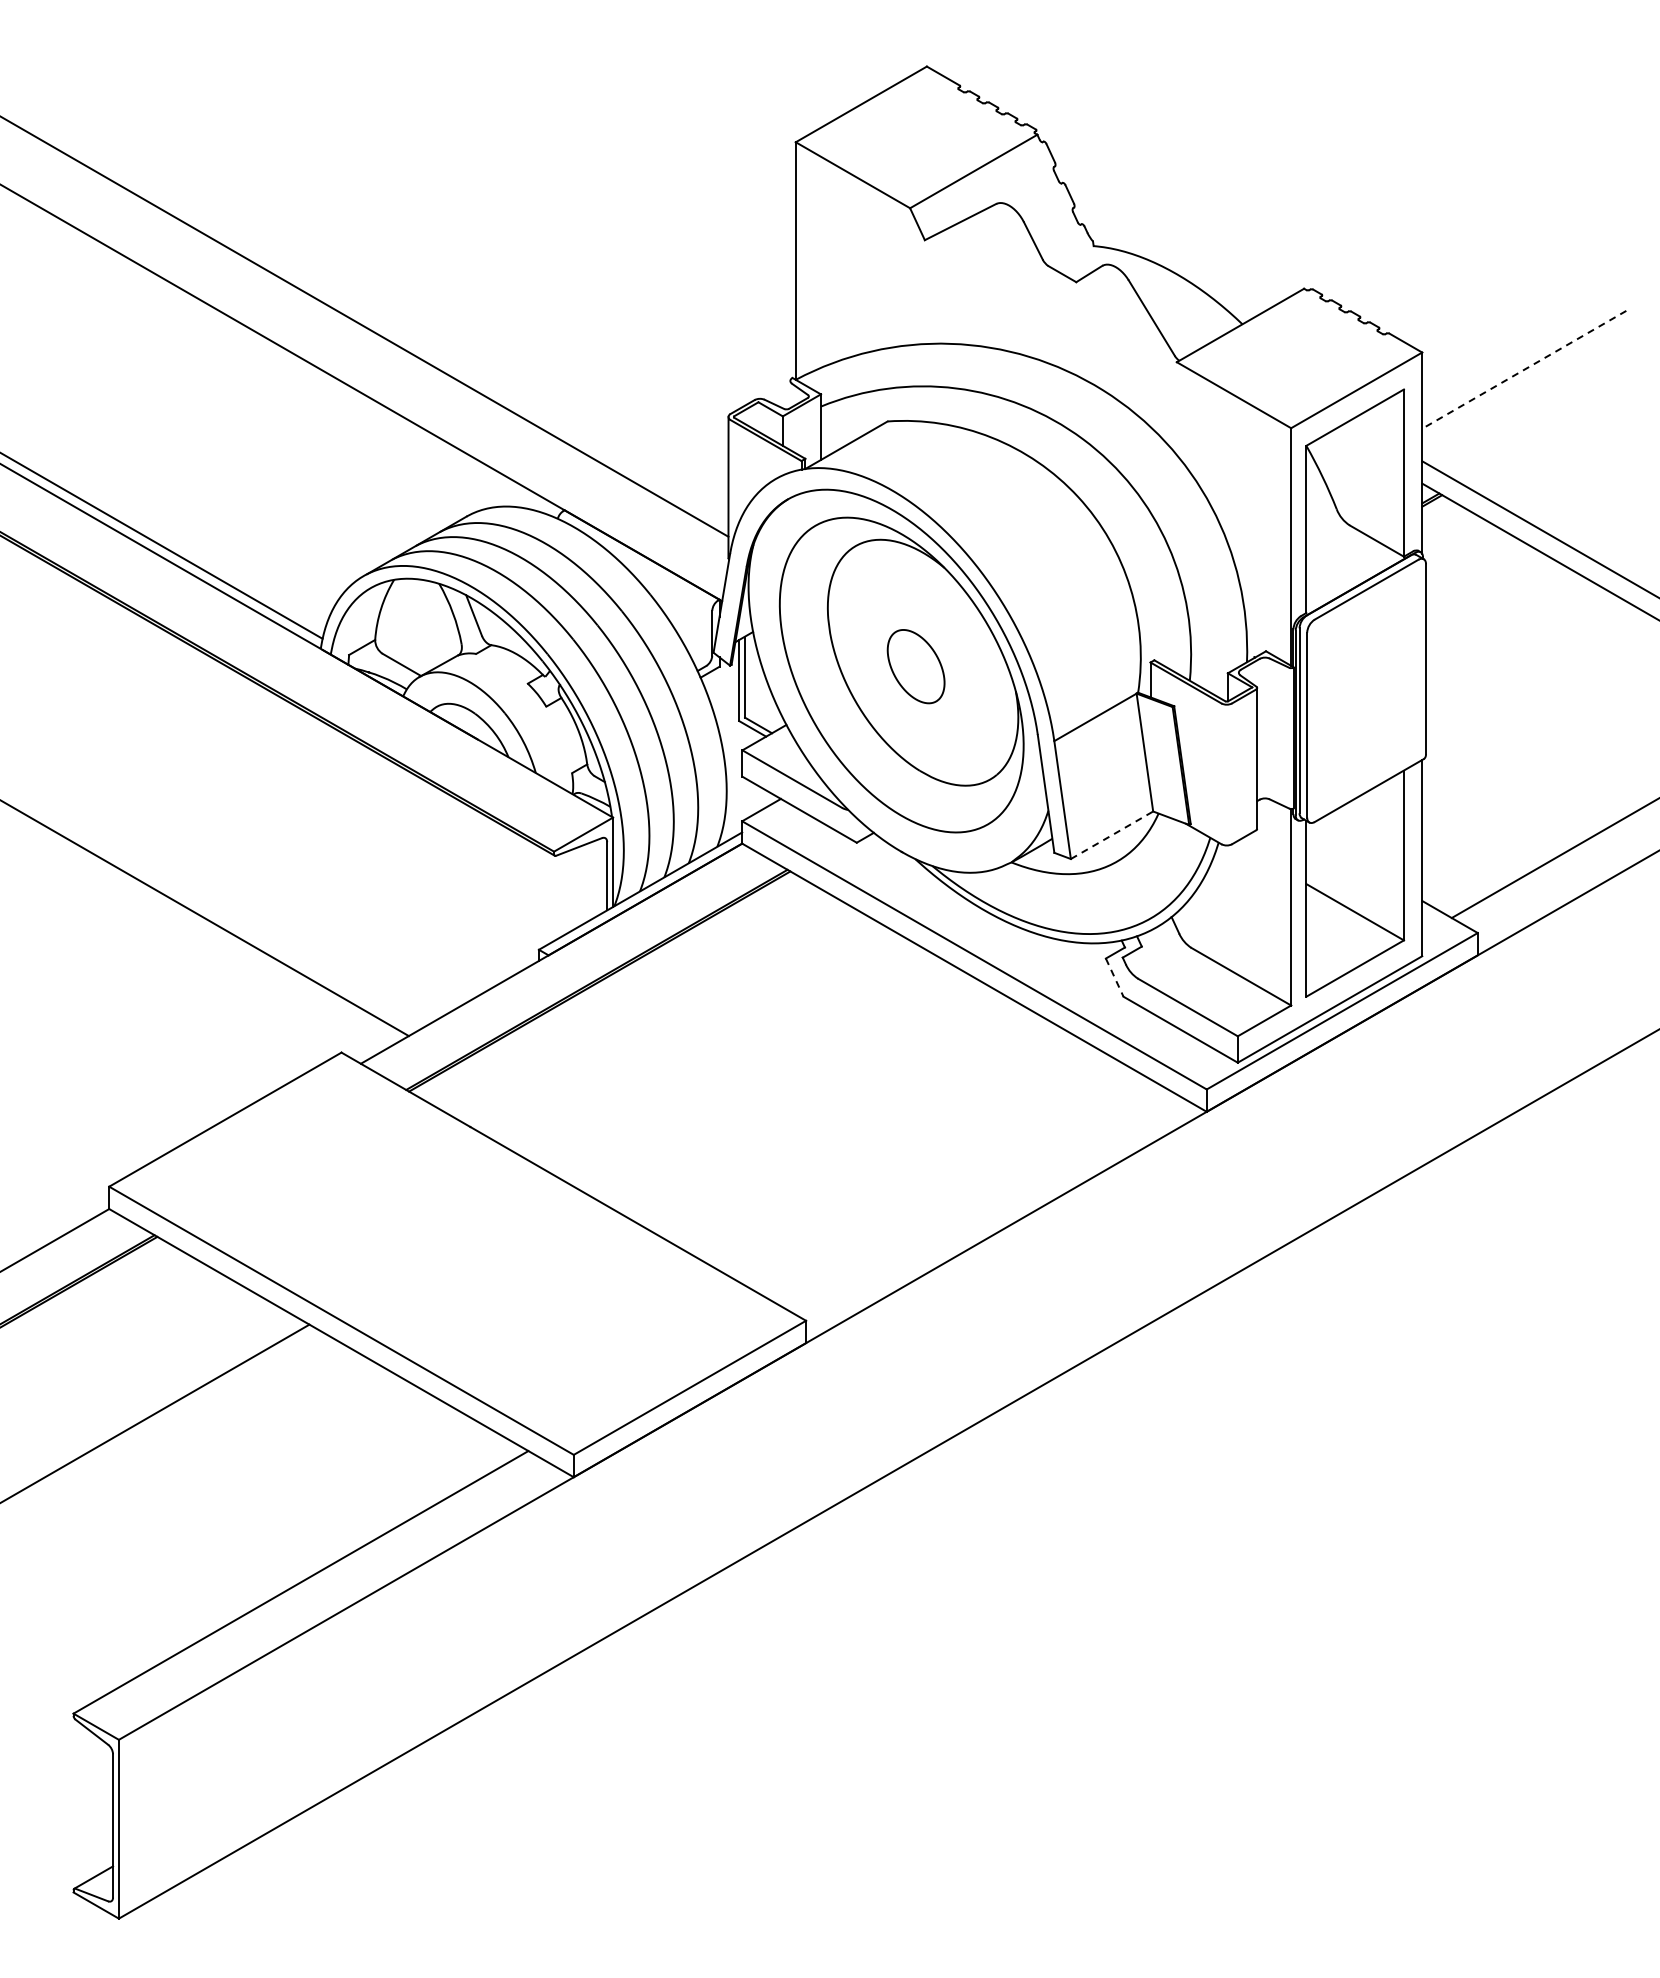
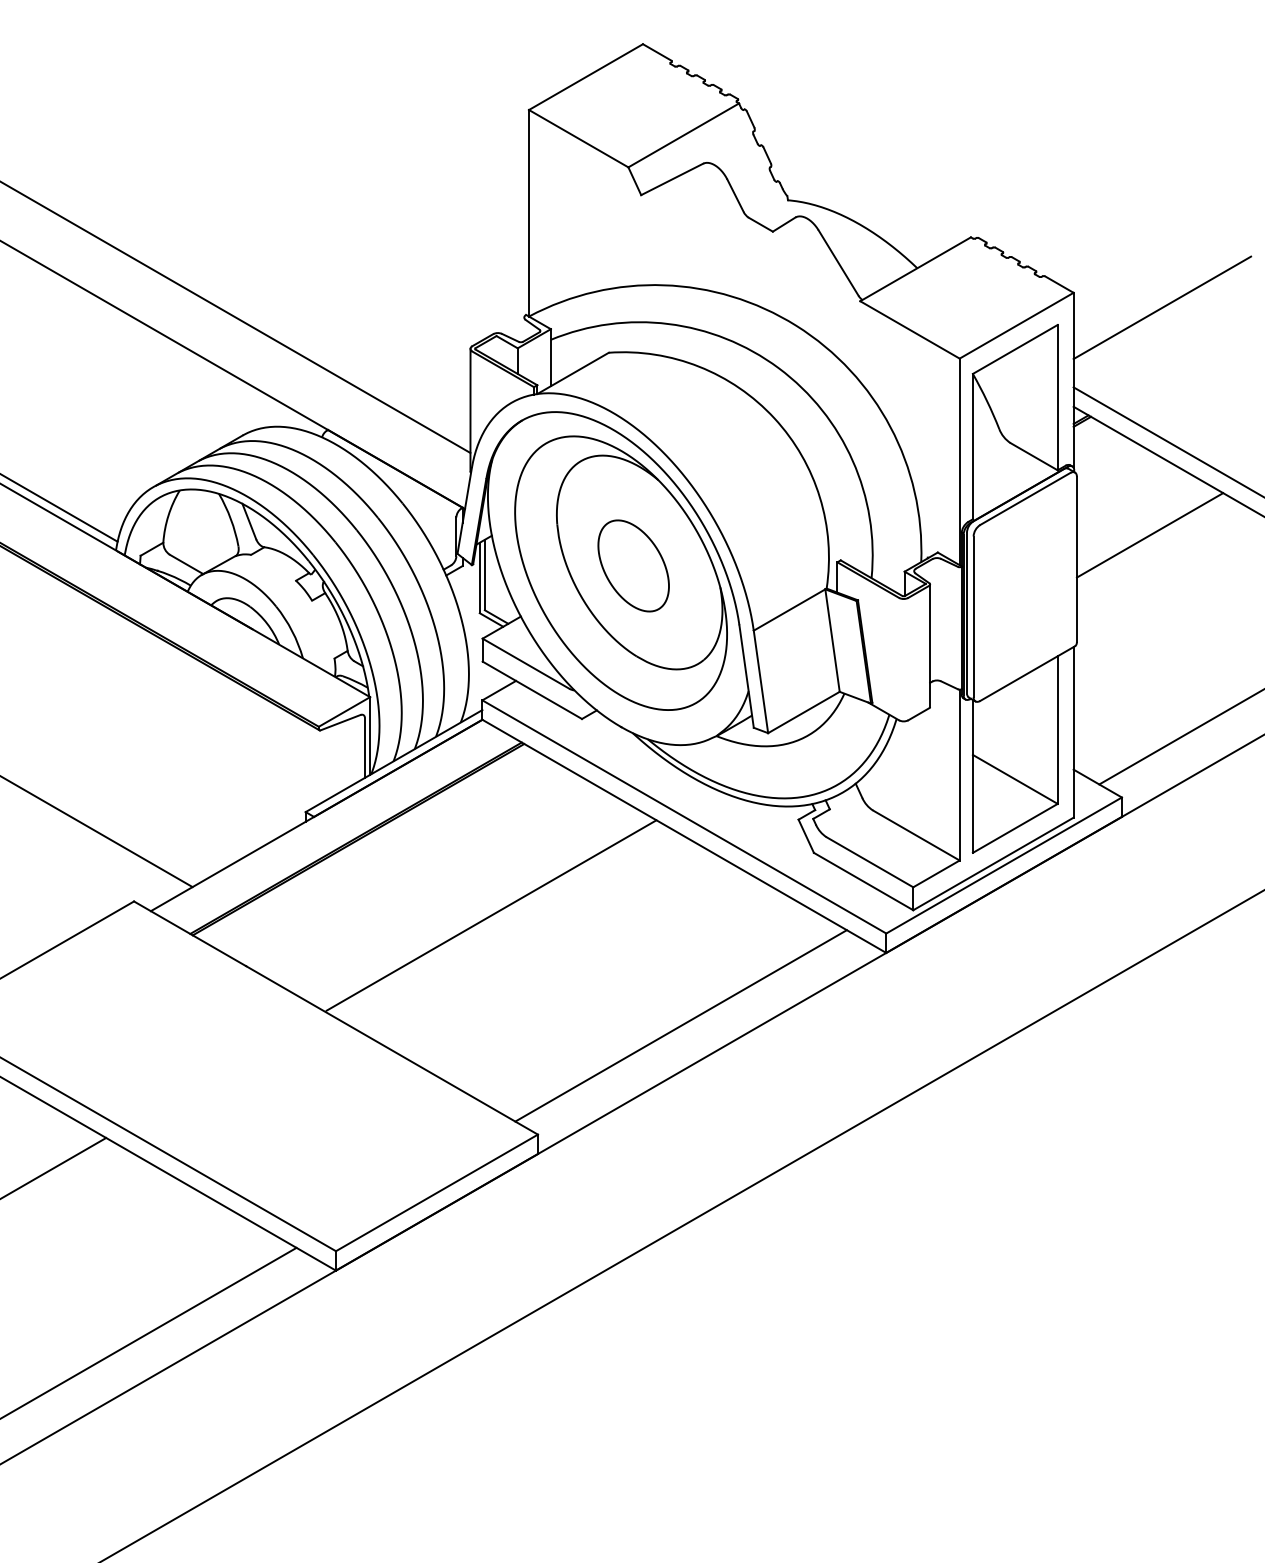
line: (1524, 369) -> (1162, 307), dashed -> solid
line: (1510, 631) -> (1150, 535), added
part: (915, 666) -> (633, 565), size x1.43
line: (1112, 835) -> (804, 712), dashed -> solid
line: (1114, 978) -> (806, 837), dashed -> solid
line: (752, 1068) -> (491, 915), added
line: (970, 1195) -> (680, 1025), added

